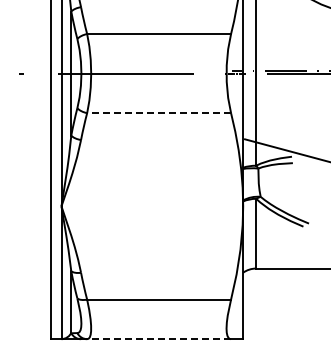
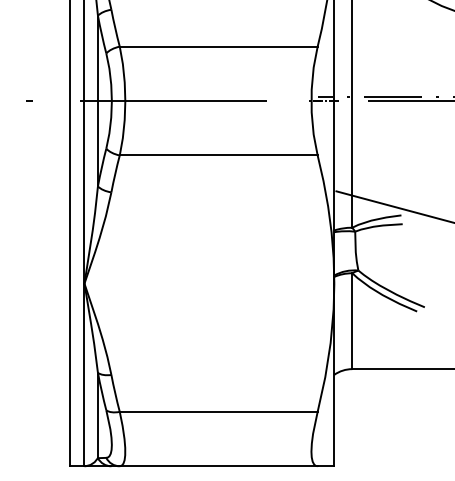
line: (159, 113) -> (219, 155), dashed -> solid
line: (159, 339) -> (219, 466), dashed -> solid

